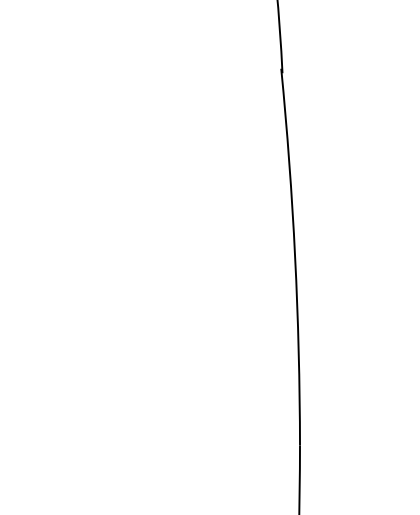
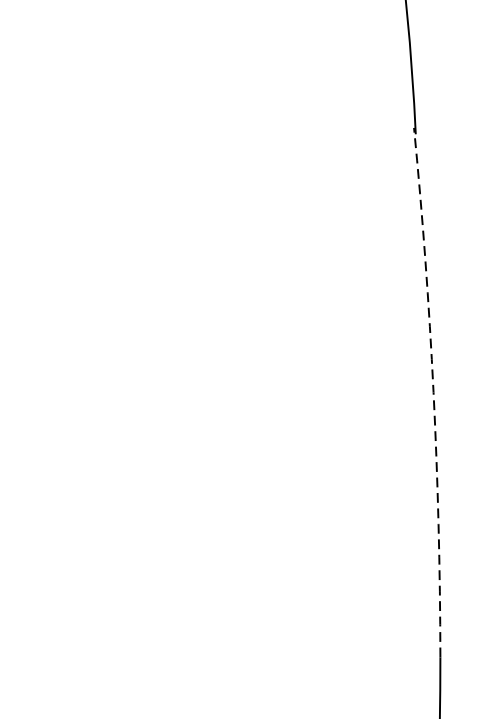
arc: (295, 256) -> (434, 391), solid -> dashed

